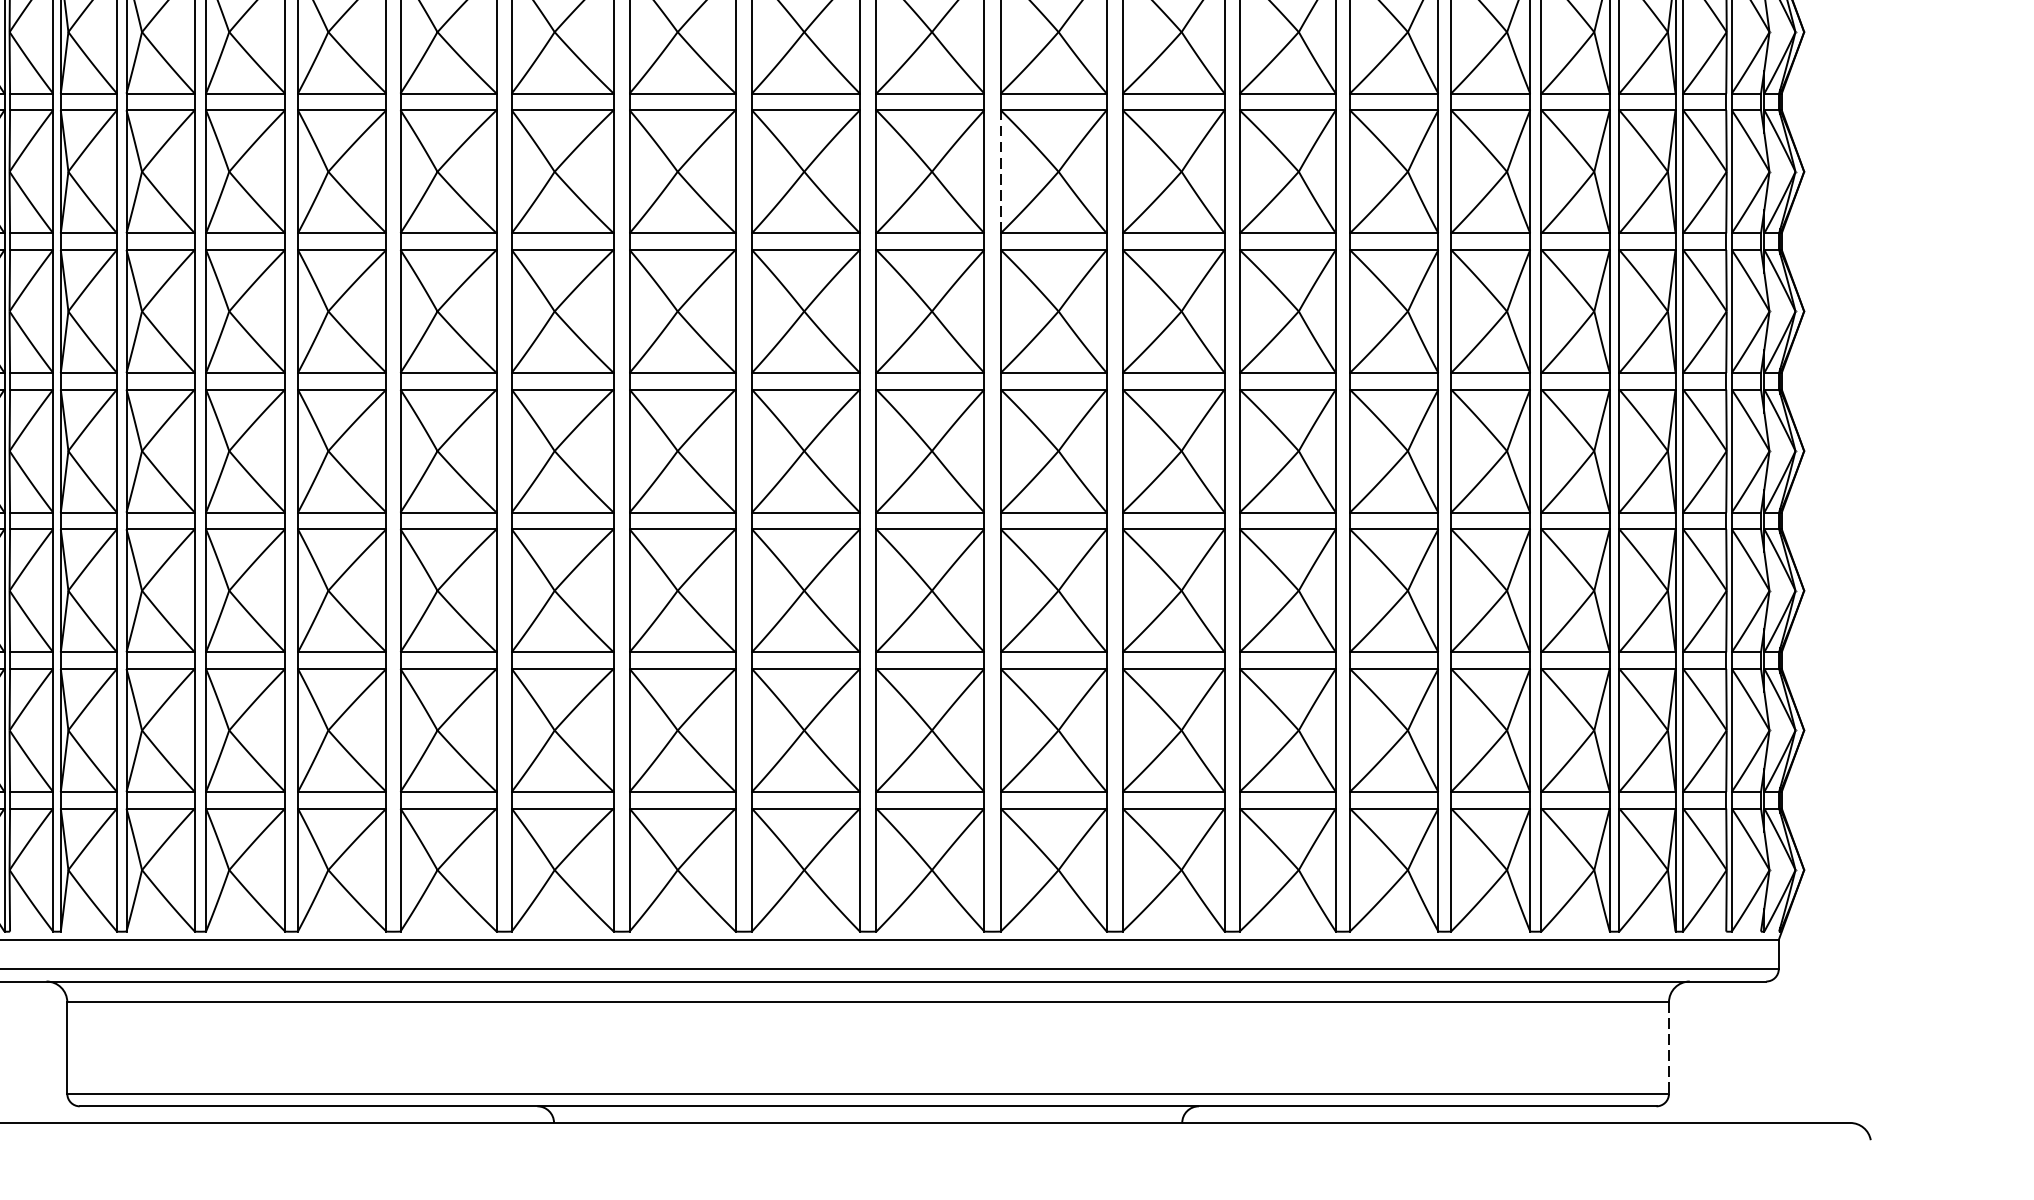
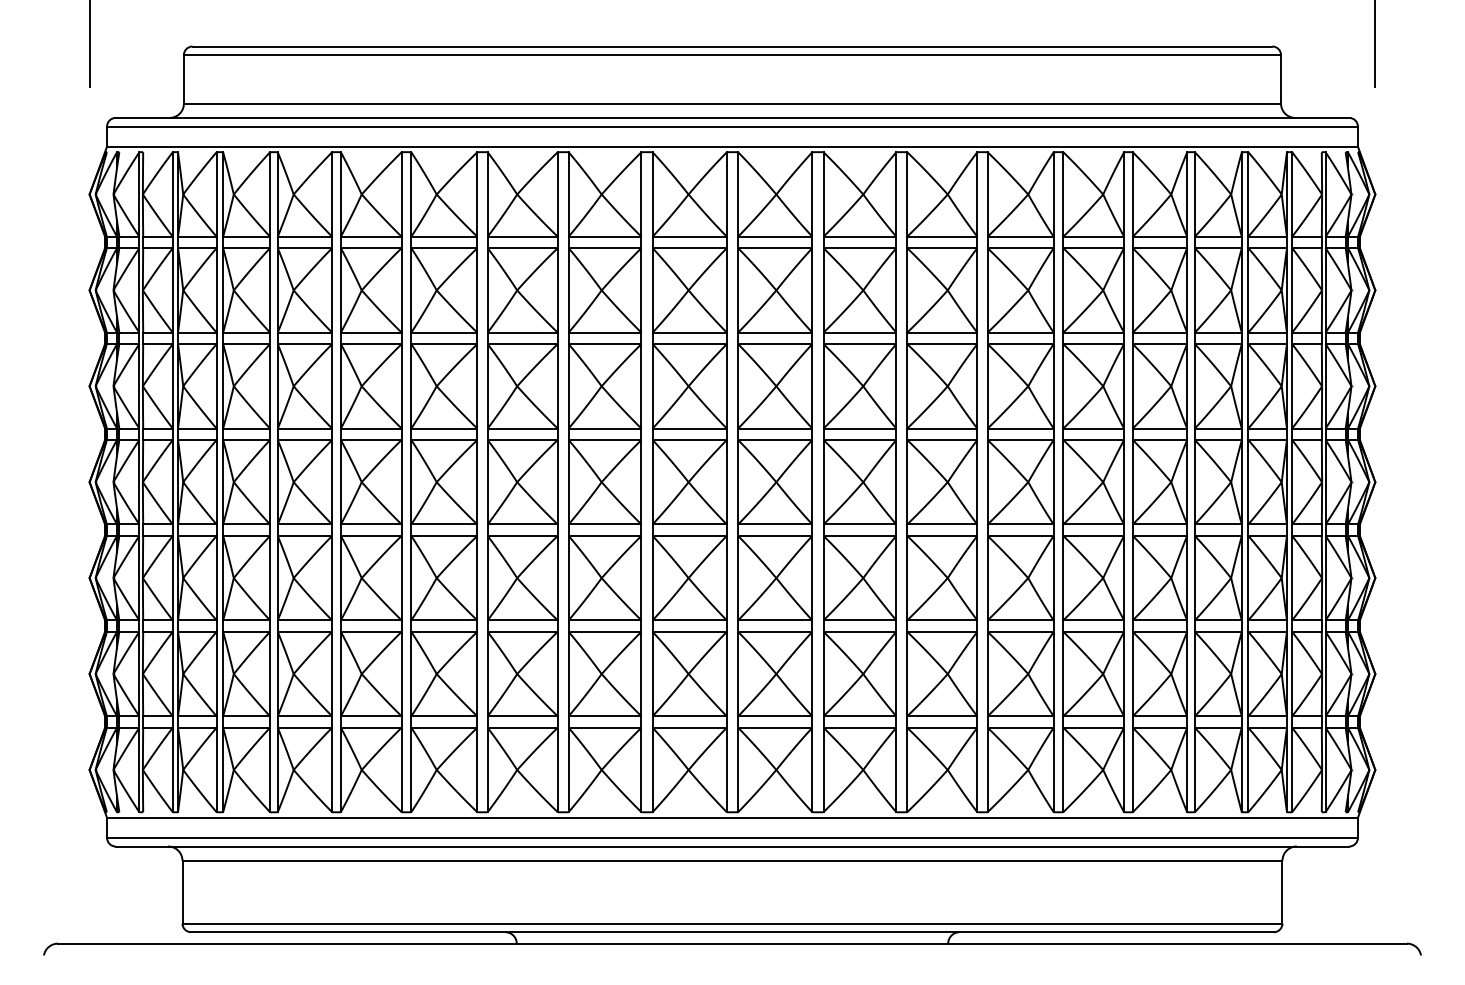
line: (1000, 171) -> (823, 290), dashed -> solid
line: (1669, 1048) -> (1282, 892), dashed -> solid

